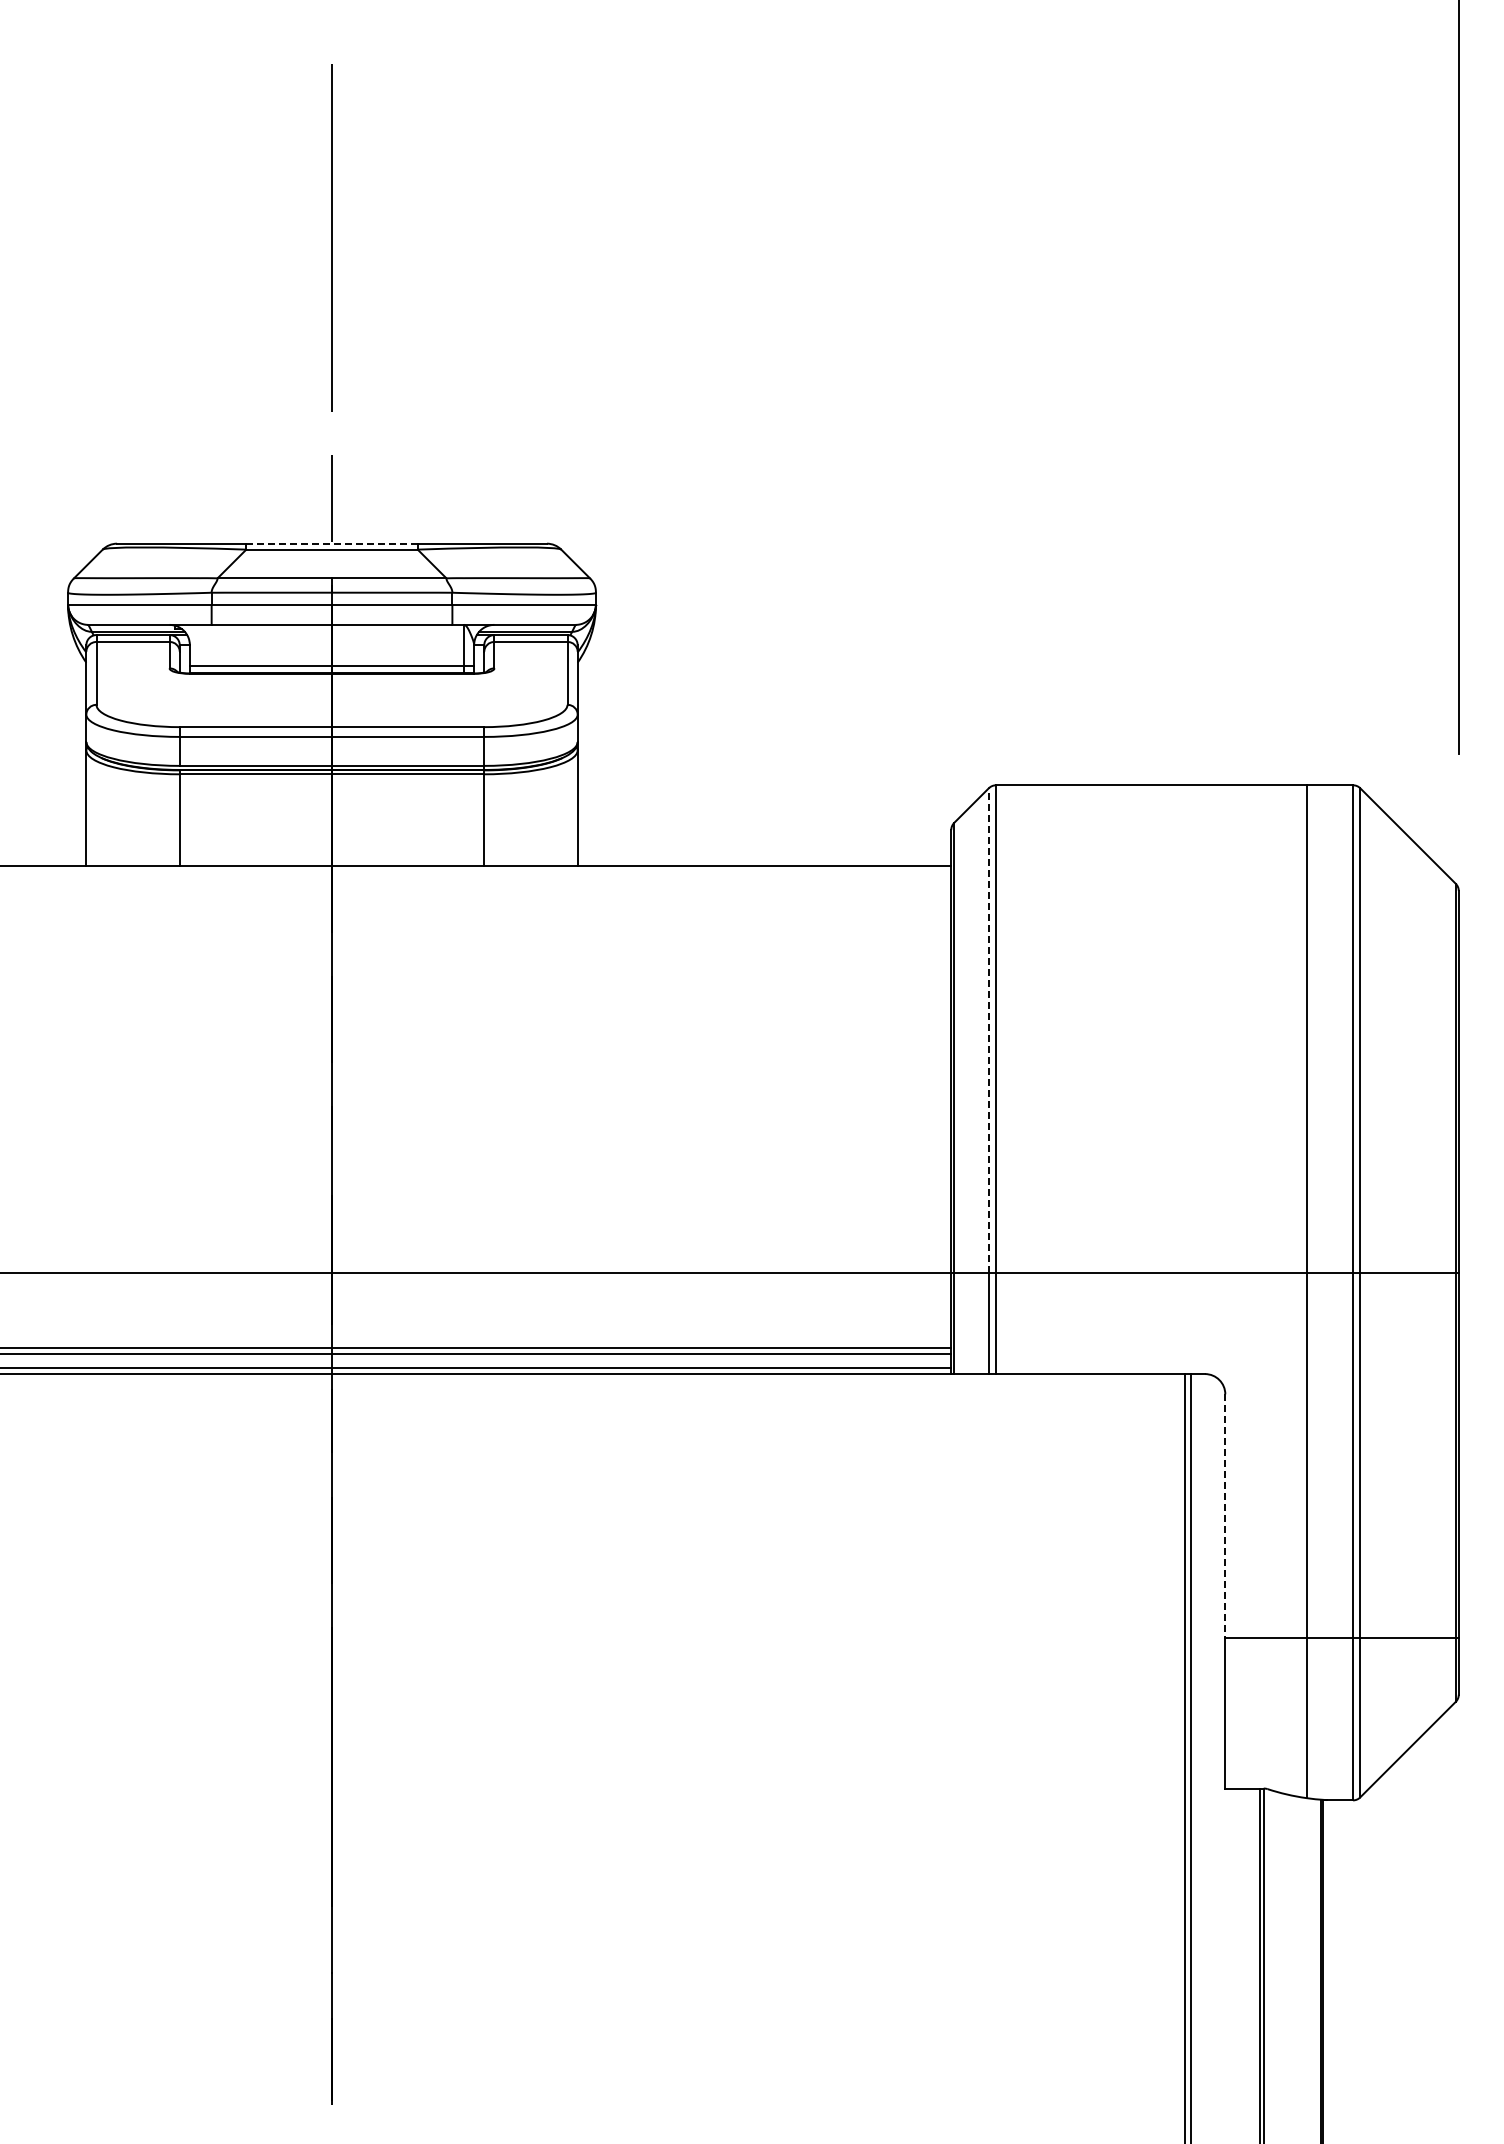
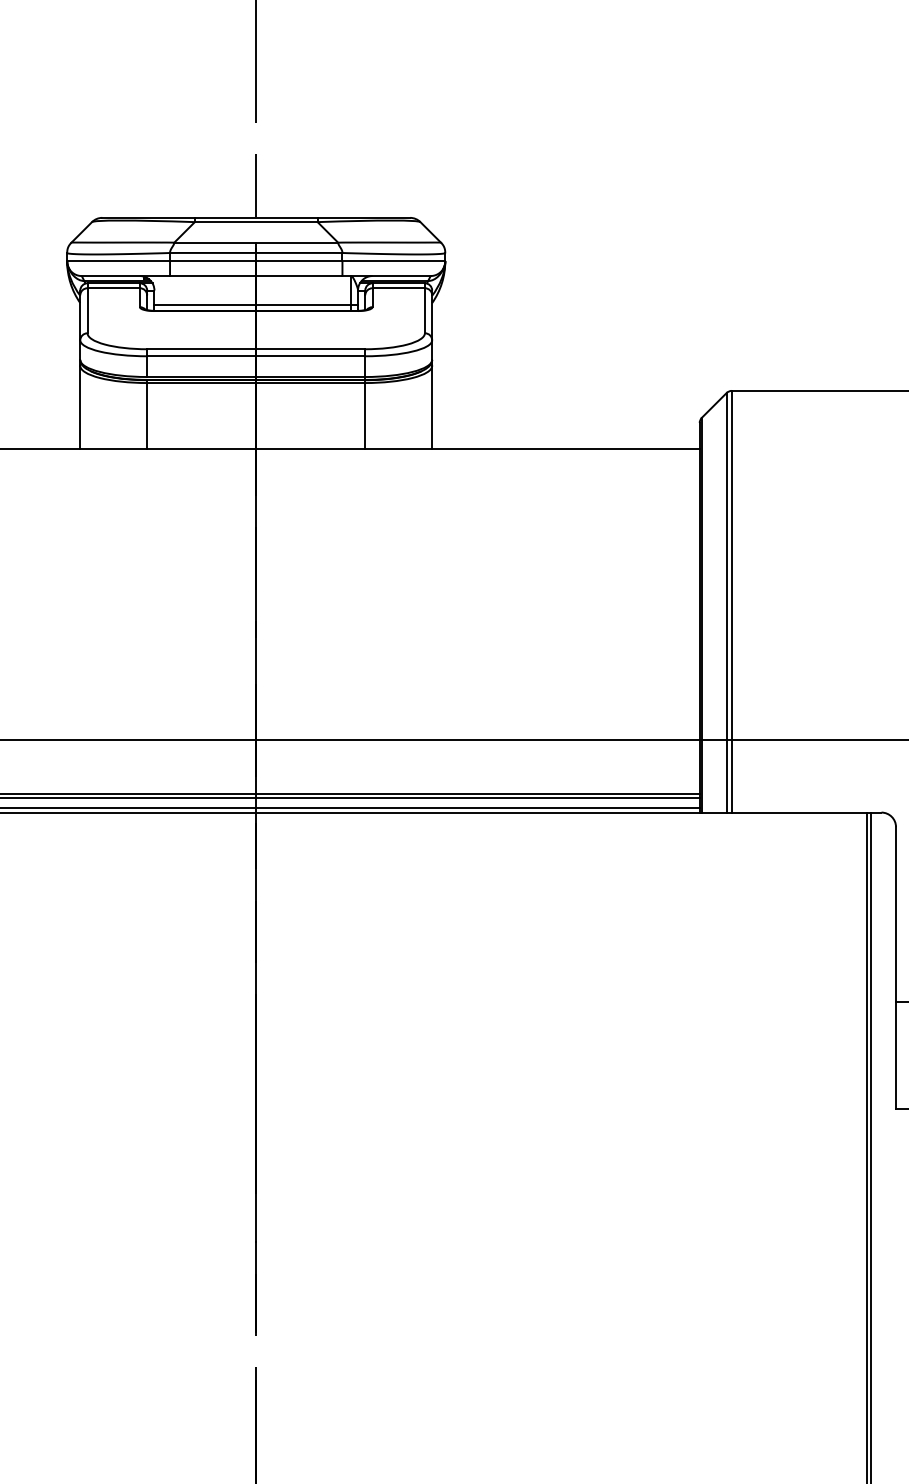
line: (332, 543) -> (256, 217), dashed -> solid
line: (988, 1029) -> (726, 565), dashed -> solid
line: (1225, 1516) -> (896, 914), dashed -> solid

